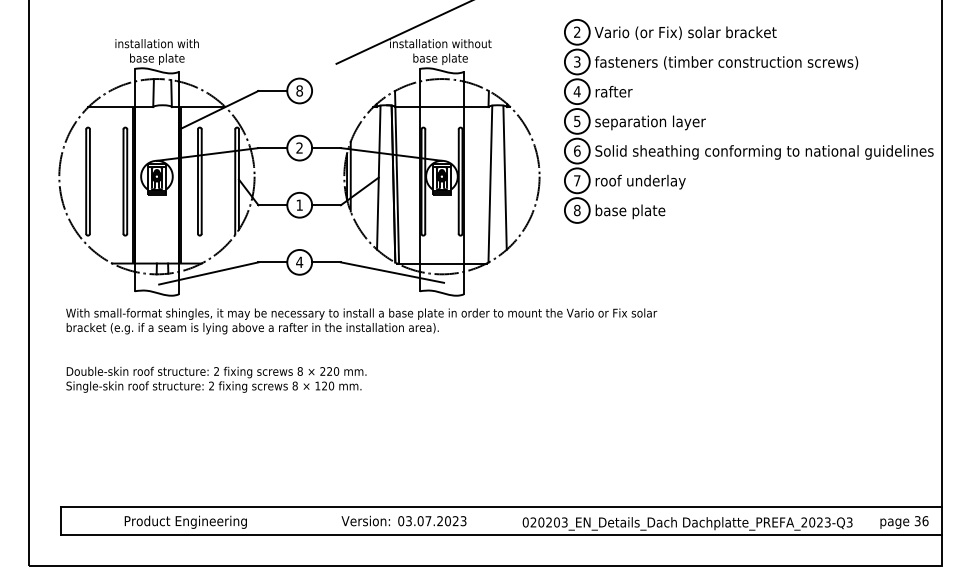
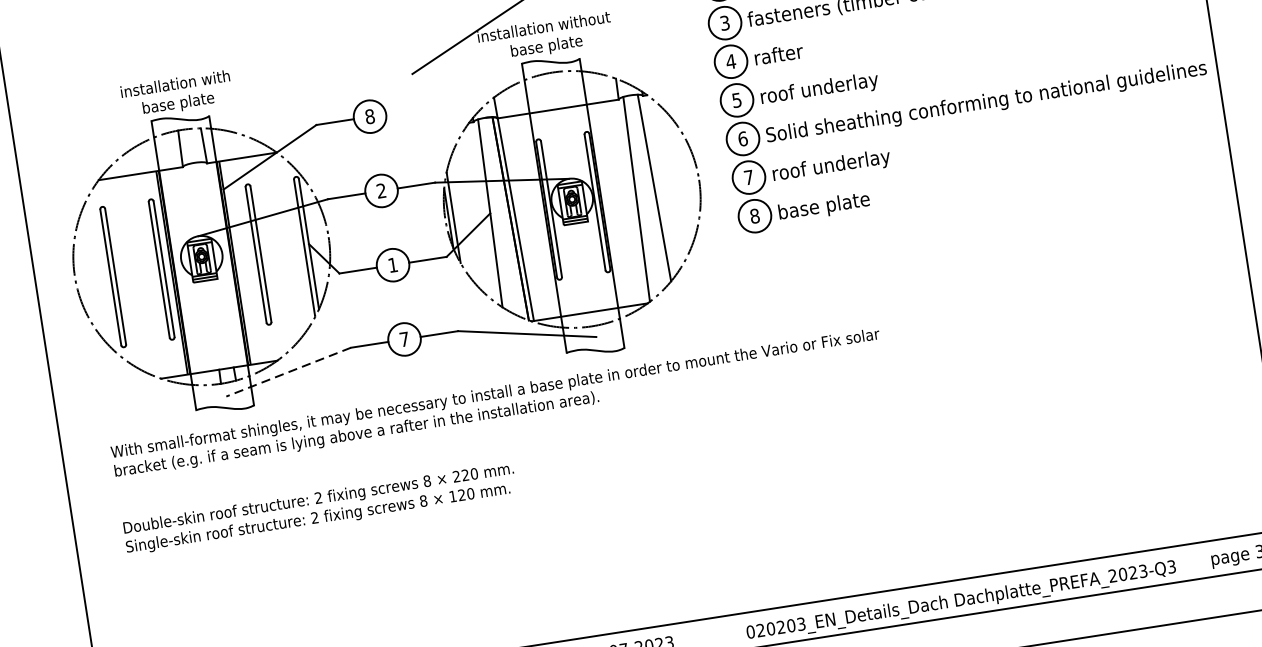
text: (650, 122) -> (832, 87), separation layer -> roof underlay
text: (299, 261) -> (404, 338), 4 -> 7
line: (208, 273) -> (288, 372), solid -> dashed

